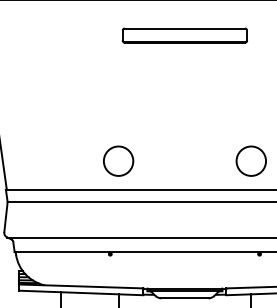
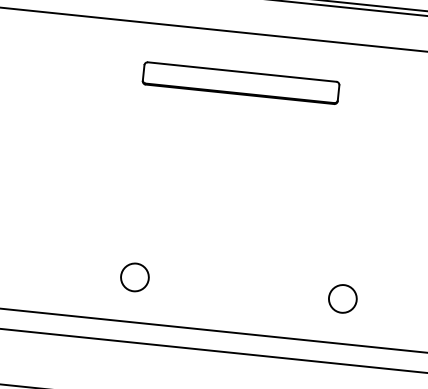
part: (184, 35) -> (240, 82), moved
circle: (118, 160) -> (134, 276), size x0.6
circle: (251, 160) -> (343, 297), size x0.6

